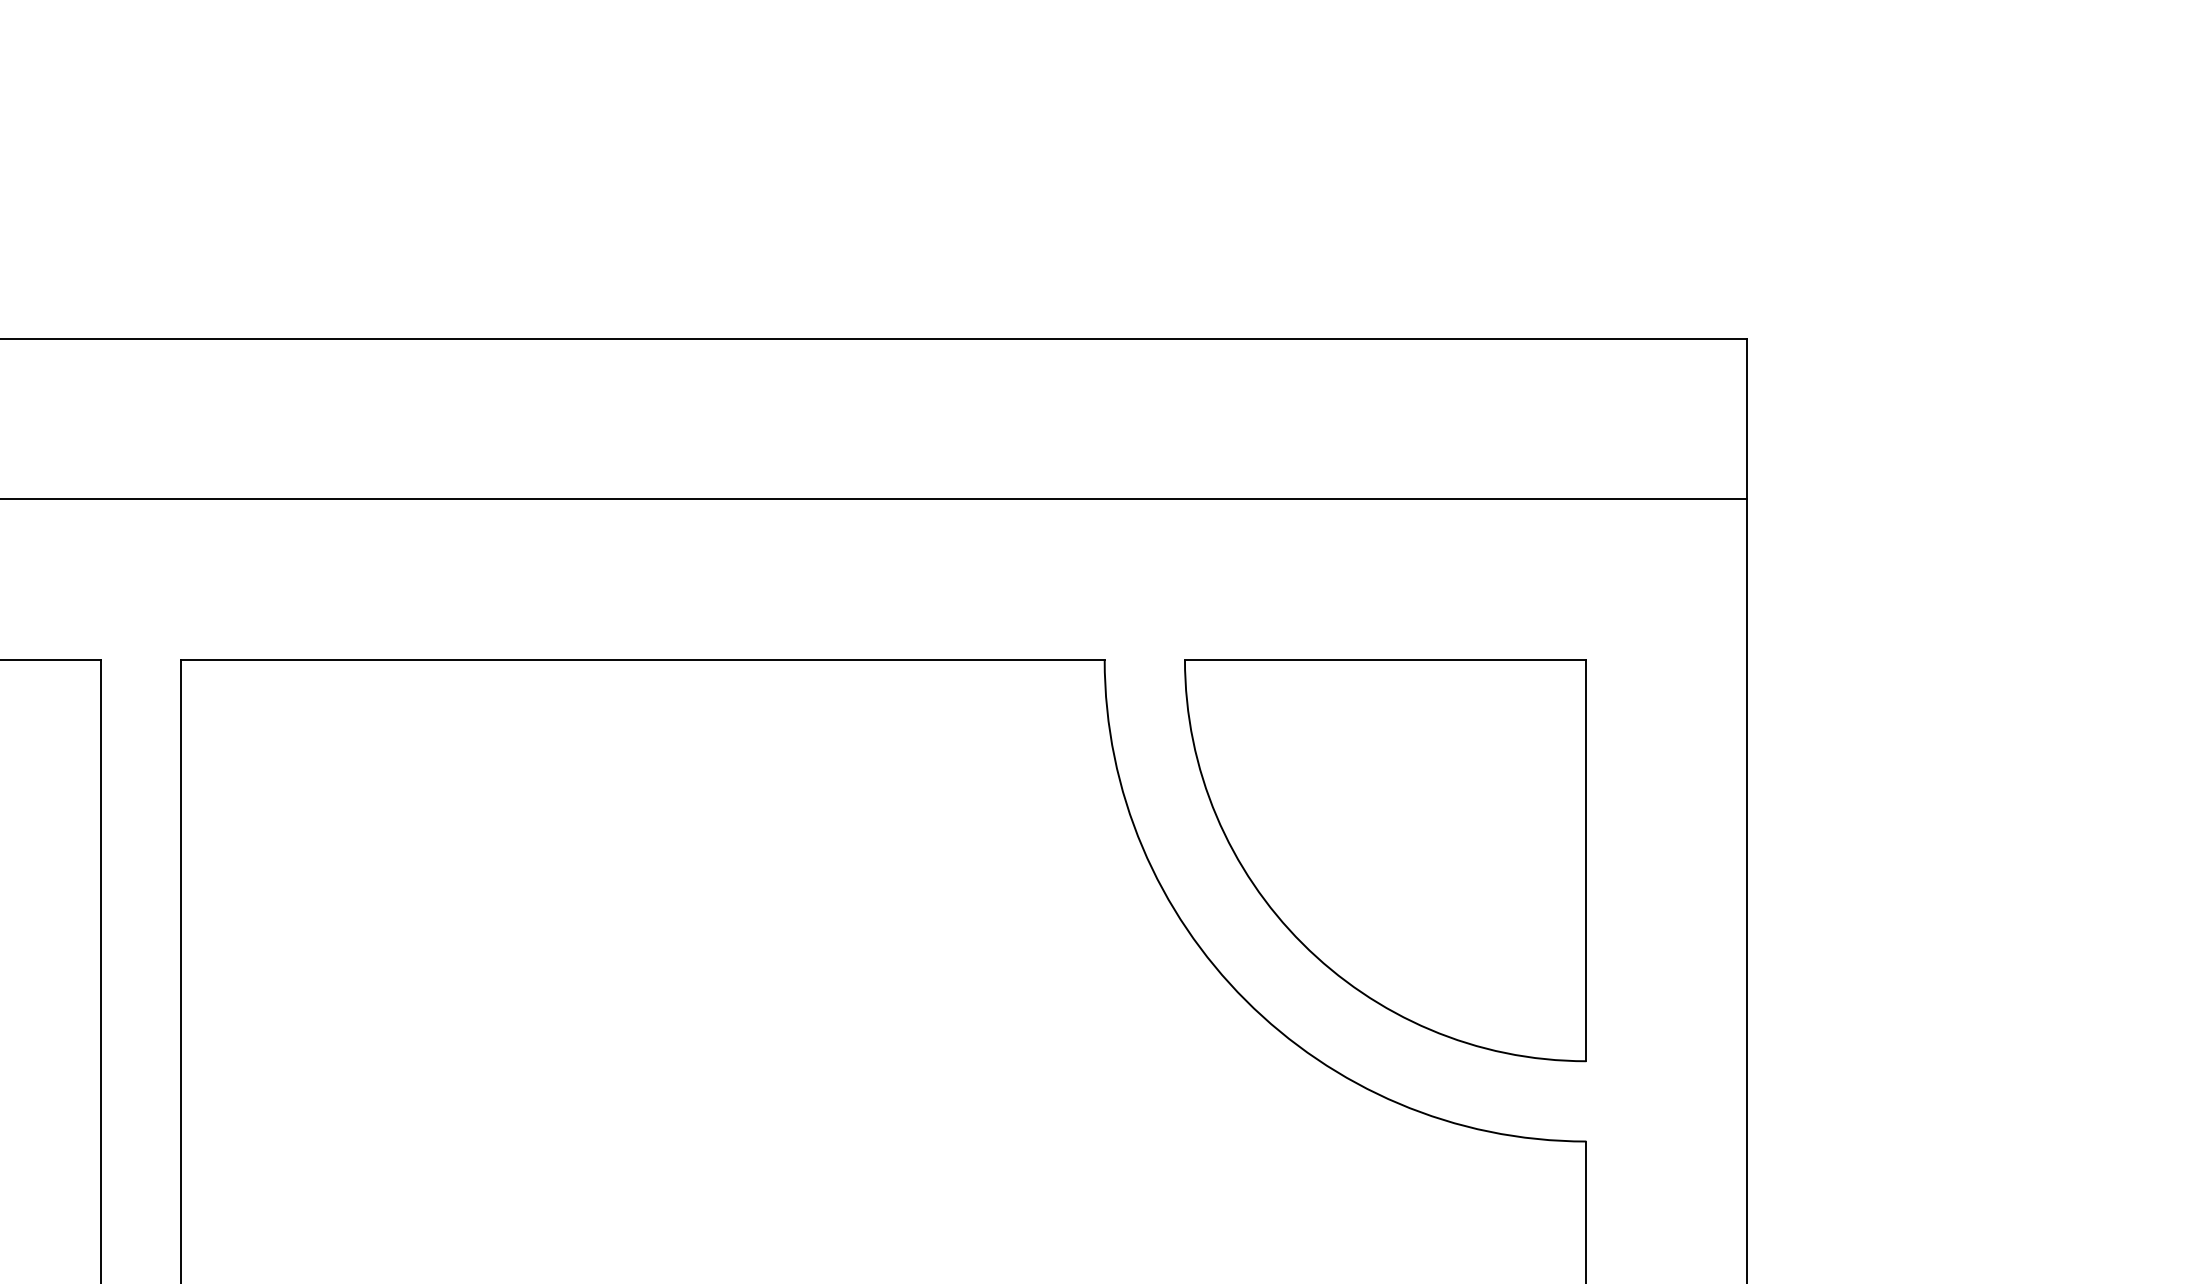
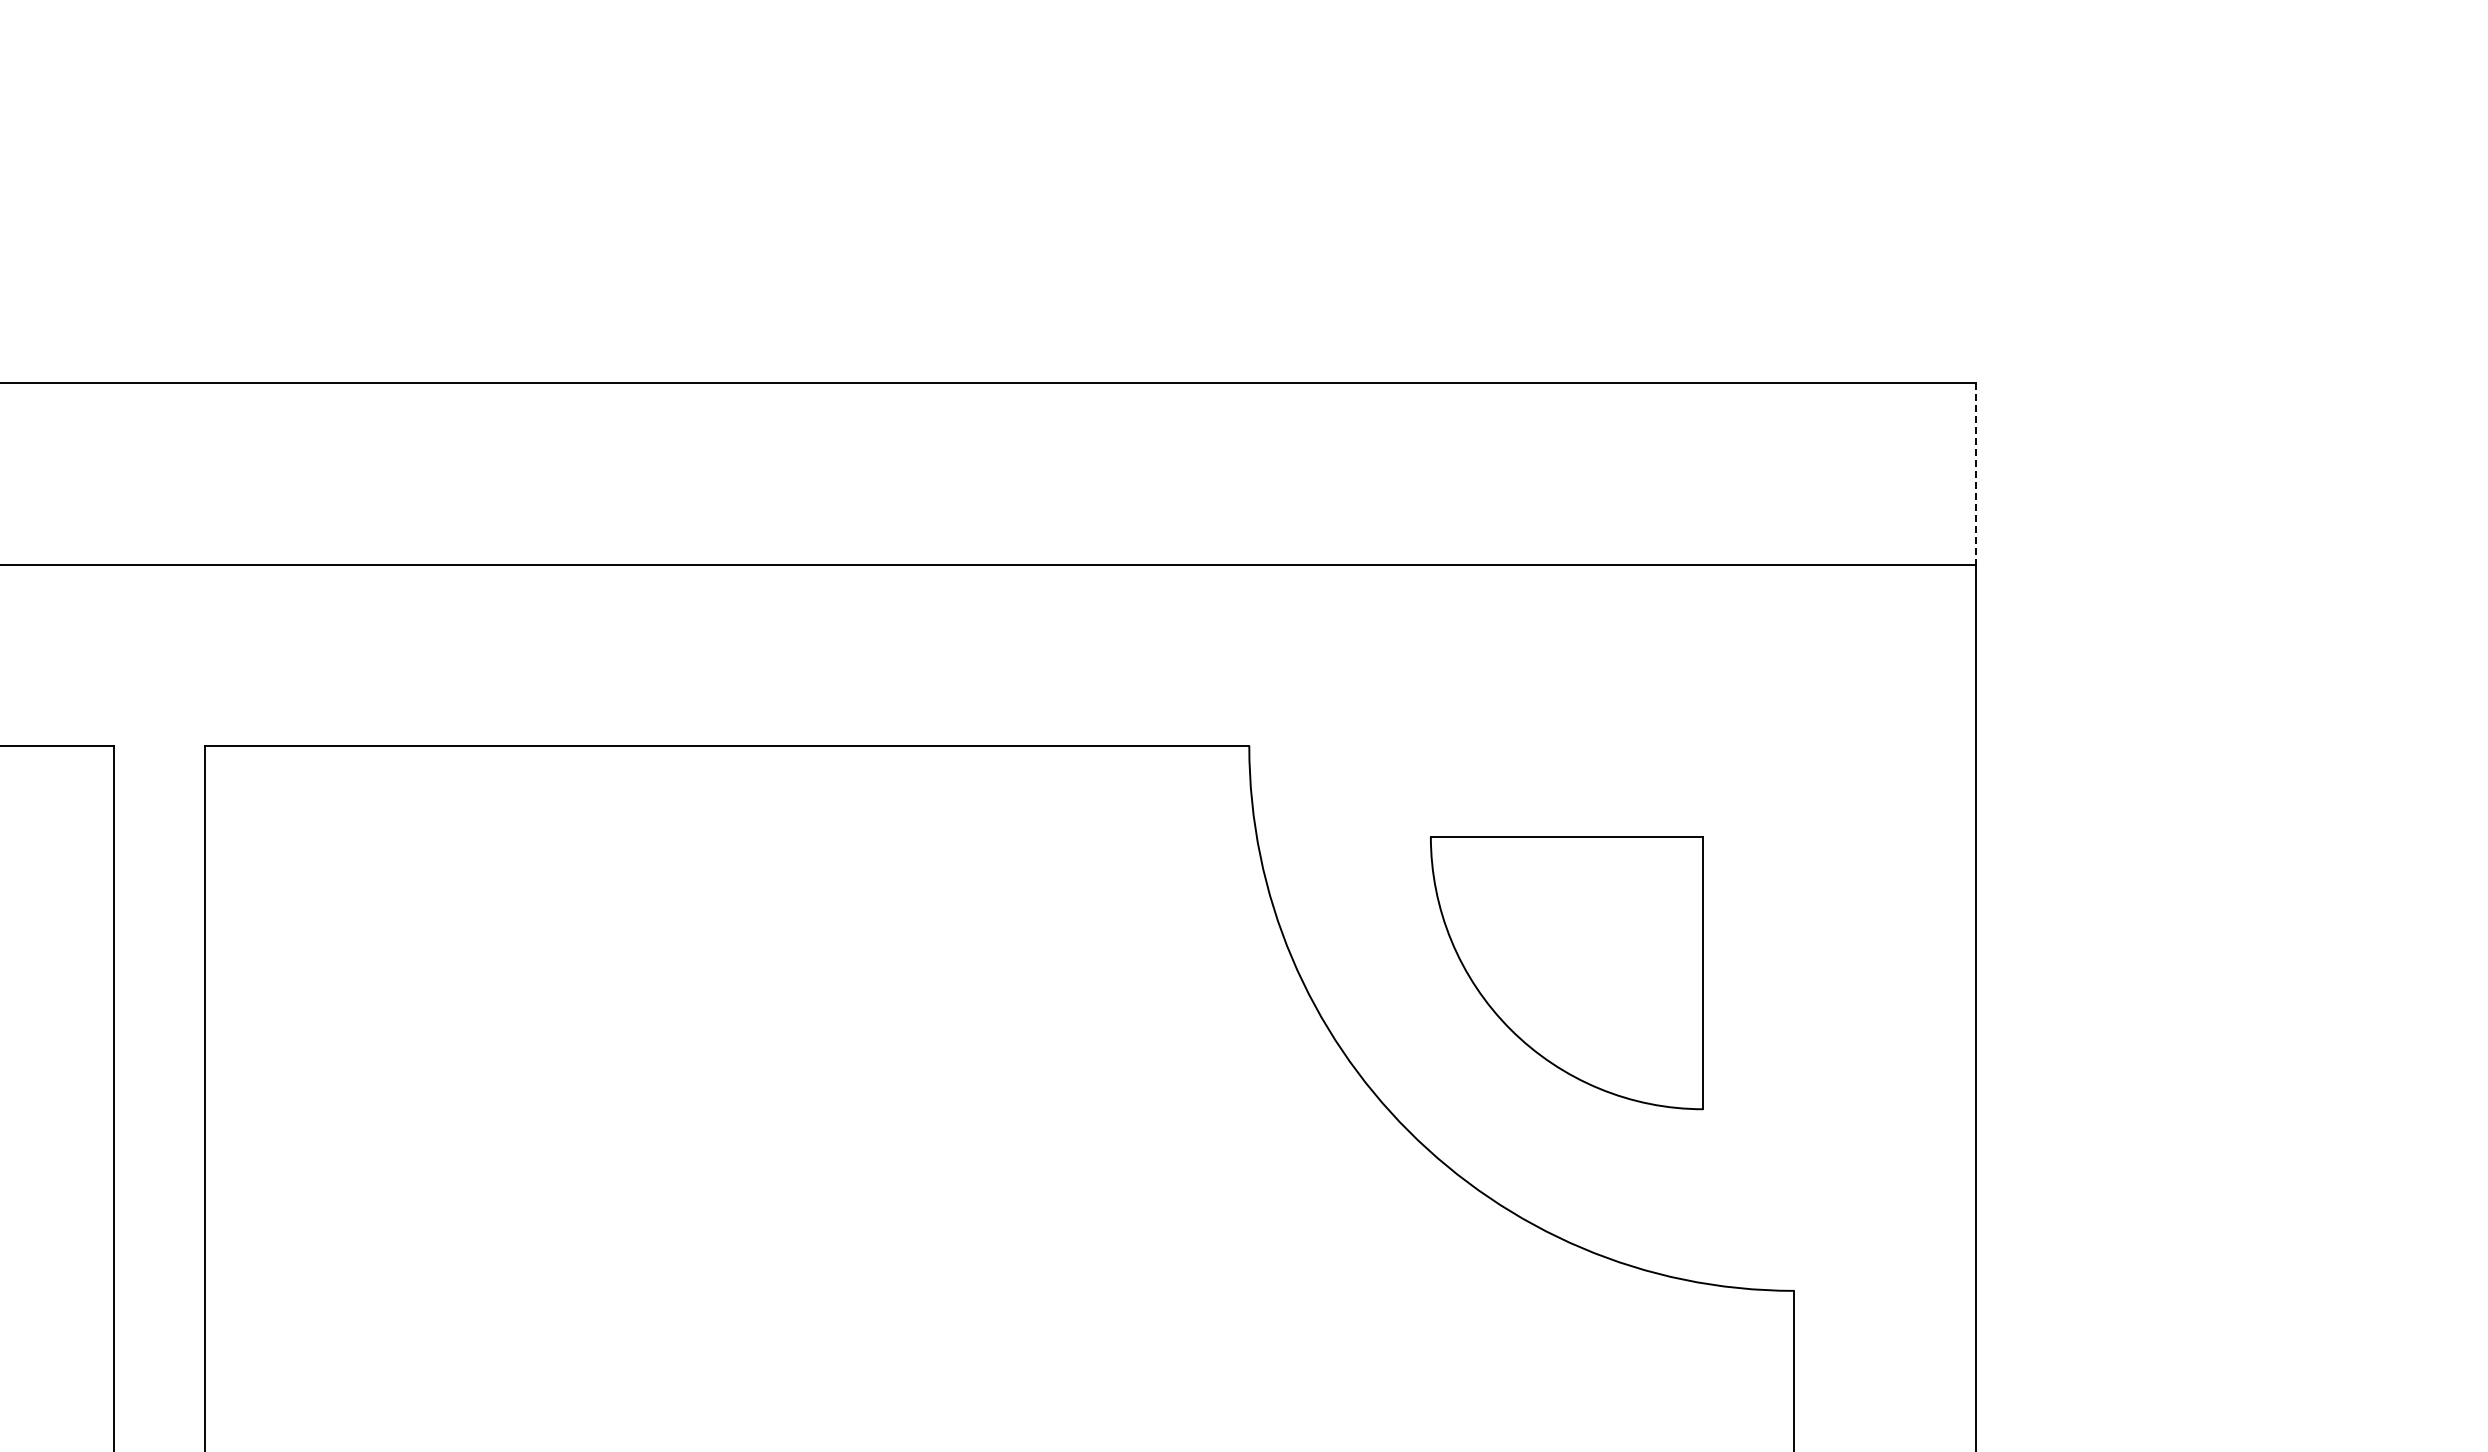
line: (1746, 418) -> (1975, 473), solid -> dashed
part: (1385, 859) -> (1566, 972), size x0.6

